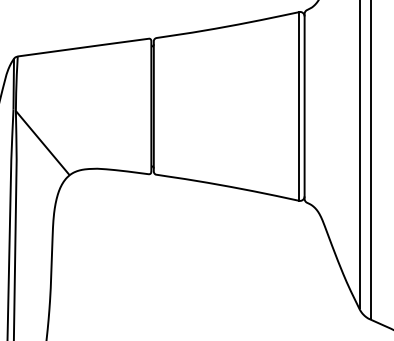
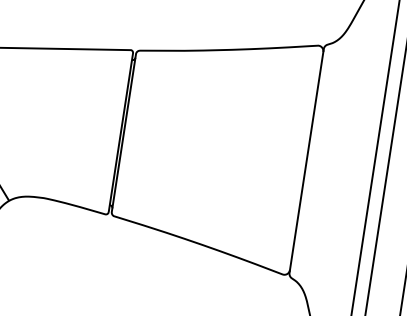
line: (299, 106) -> (300, 160), removed

